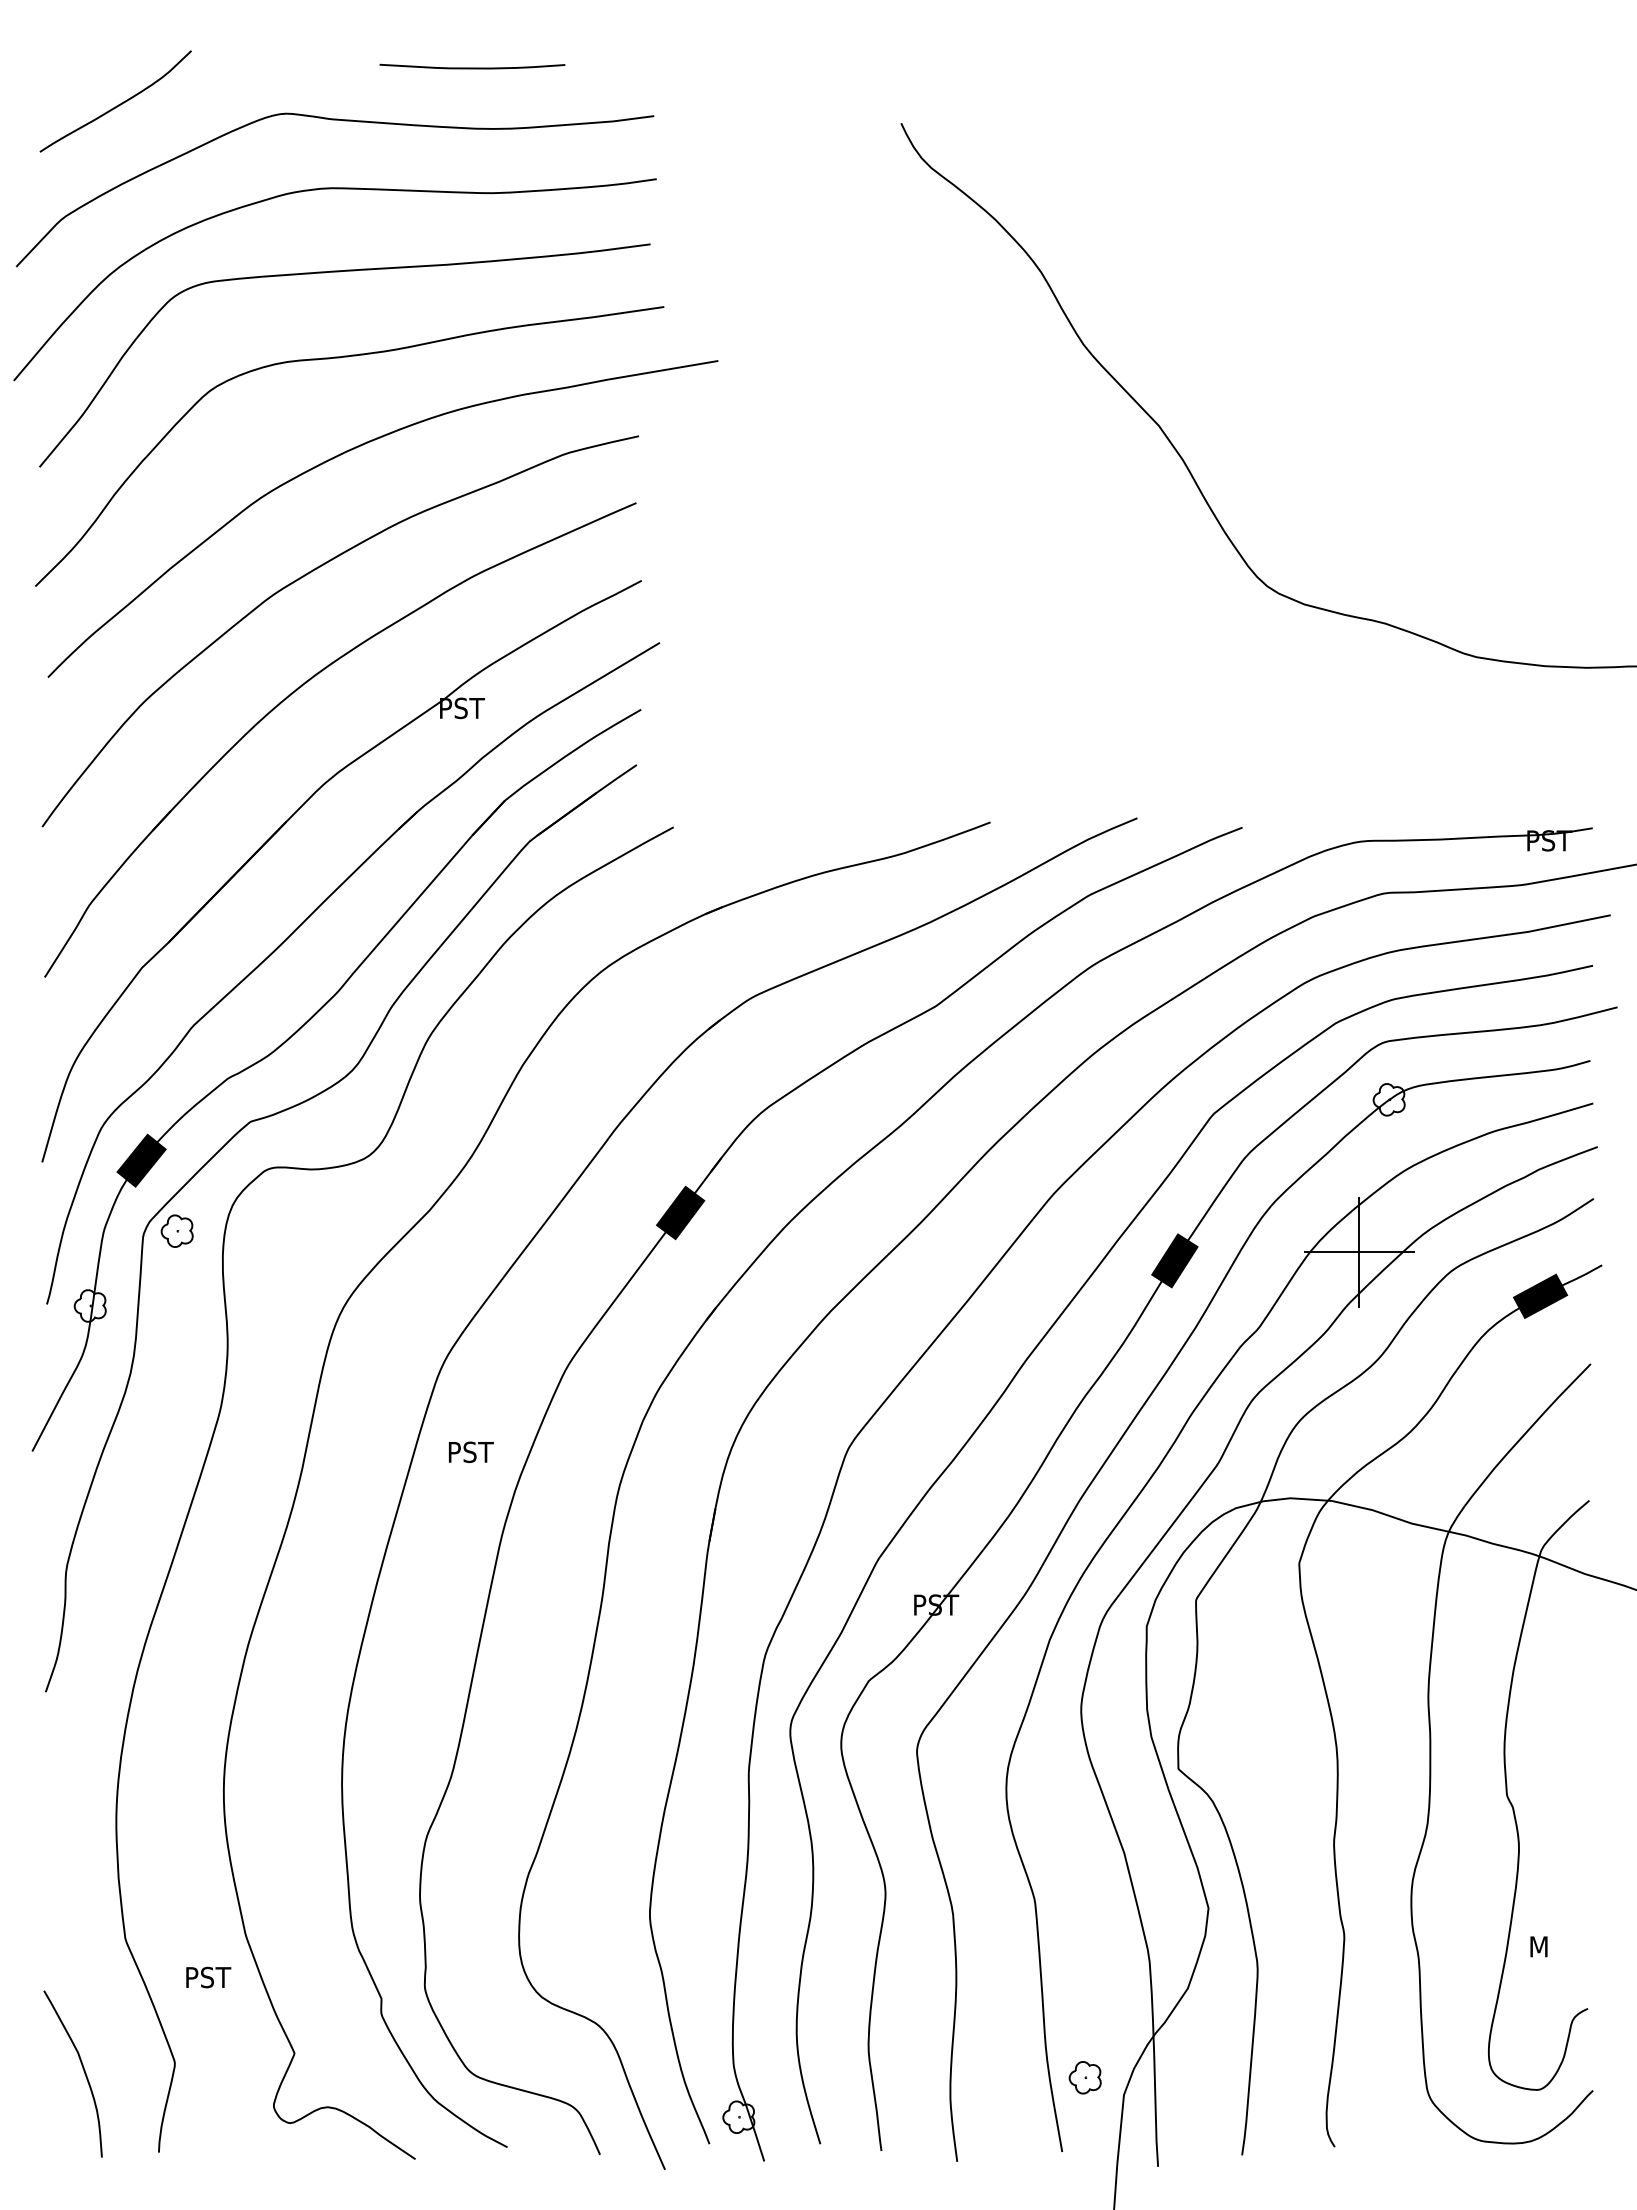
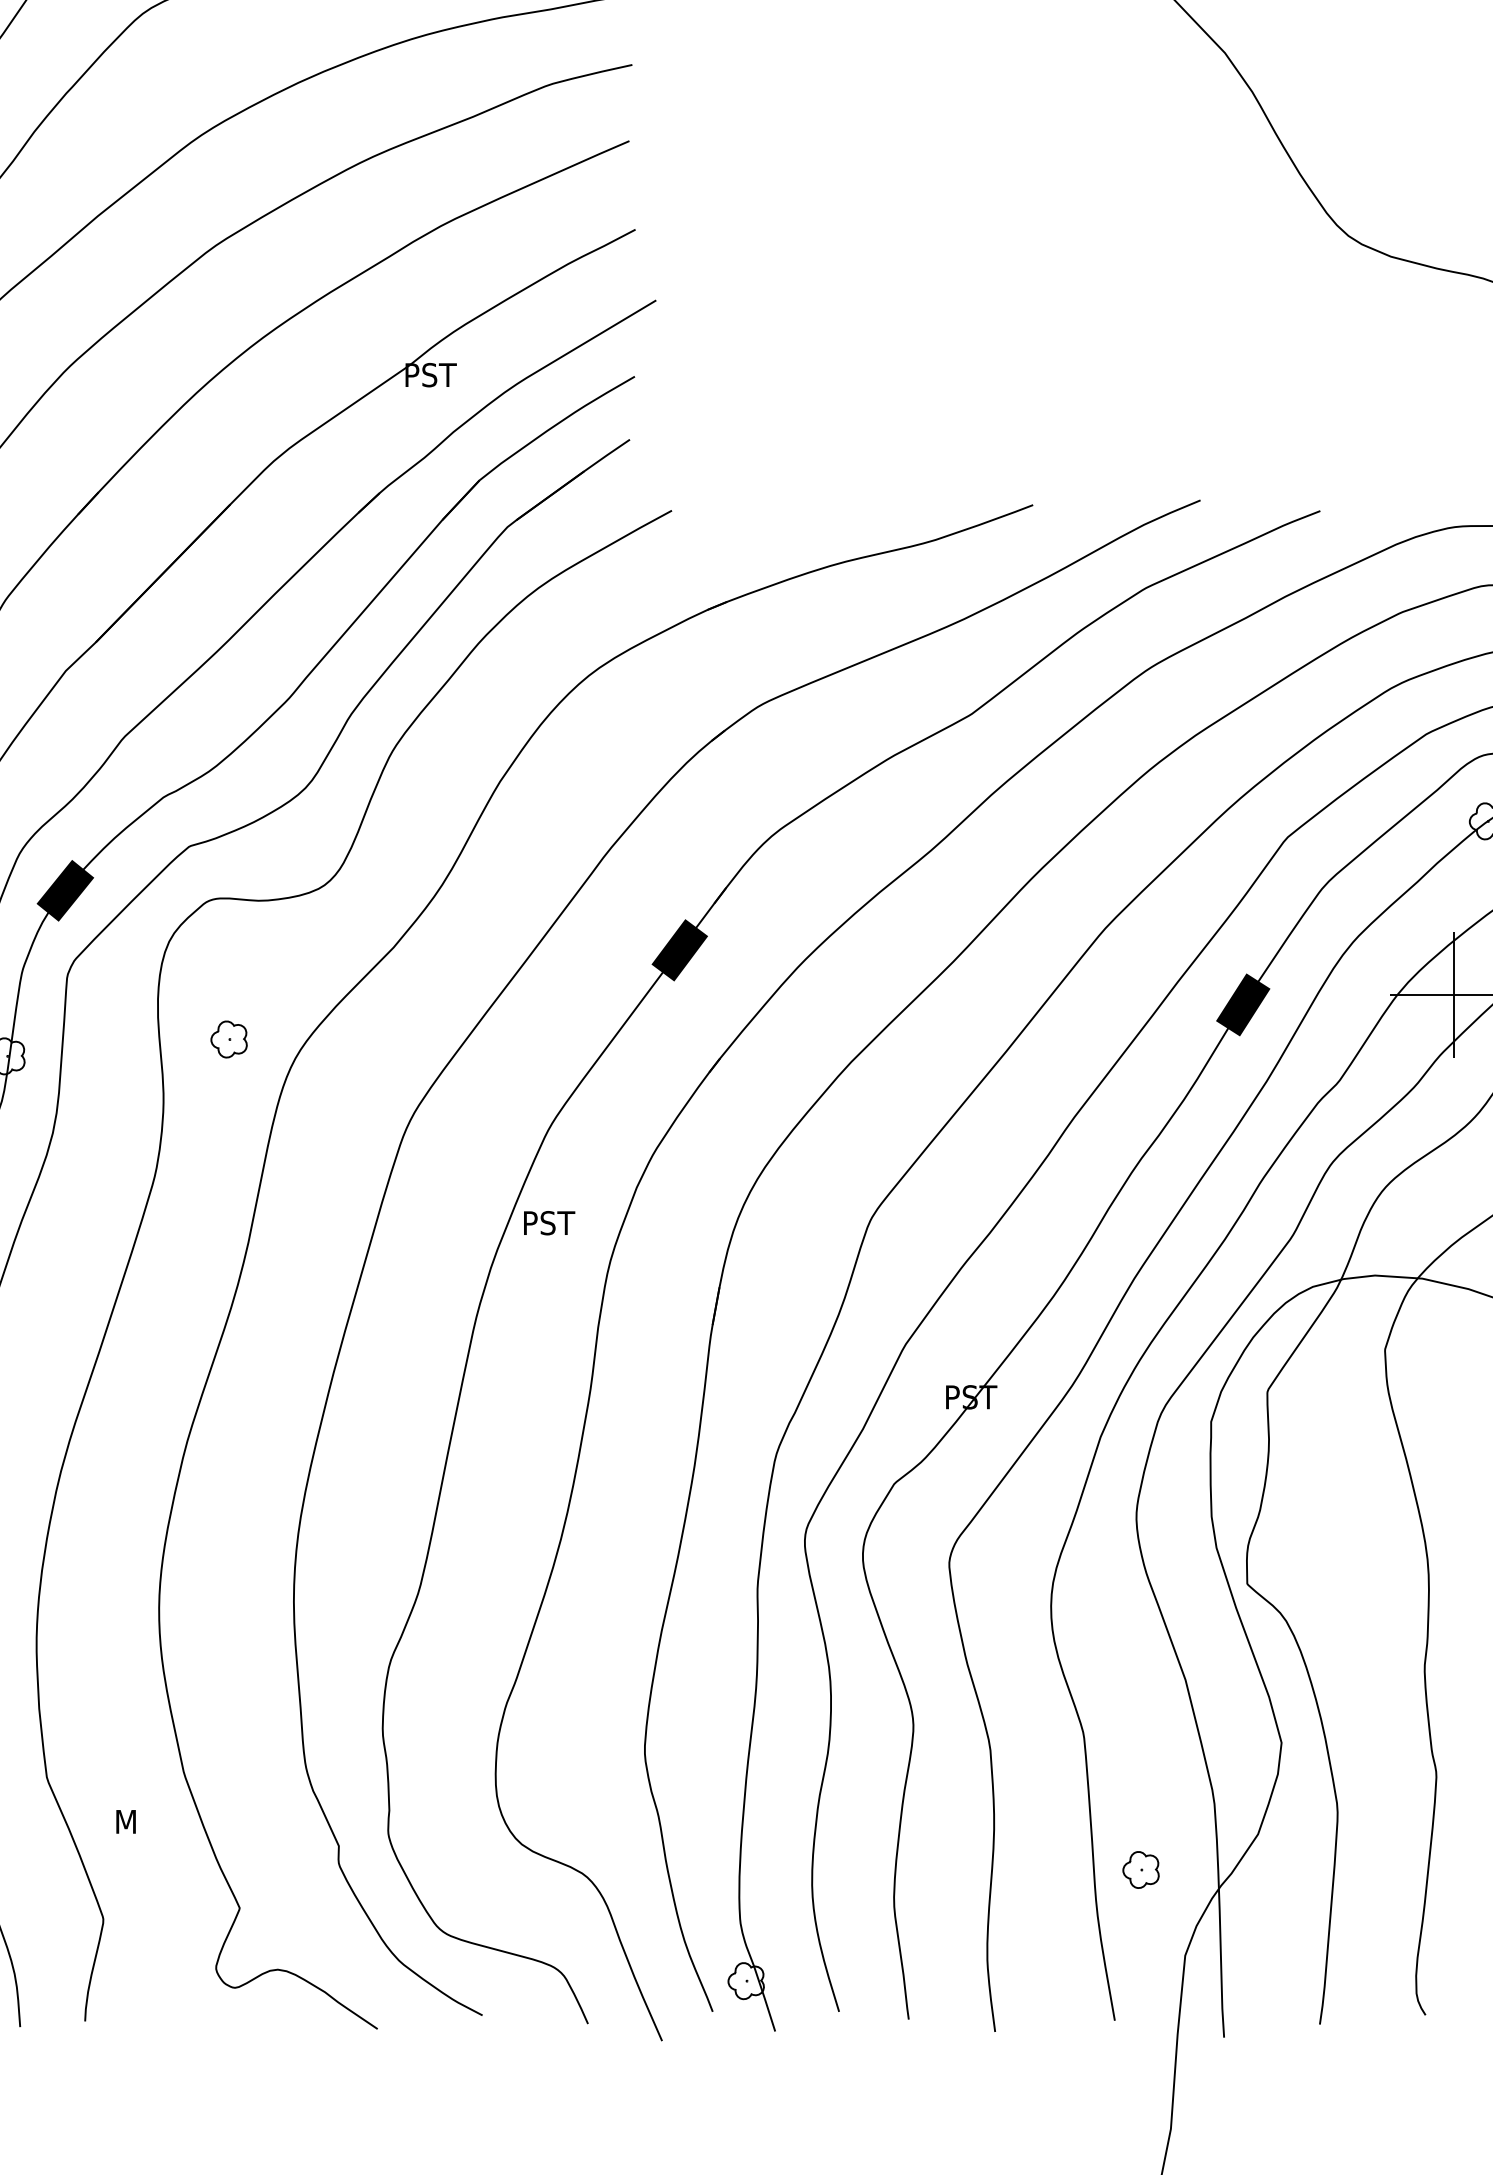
part: (176, 1230) -> (228, 1038), moved
text: (471, 1452) -> (549, 1223), moved
text: (209, 1977) -> (142, 1821), PST -> M
part: (1084, 2077) -> (1140, 1869), moved

